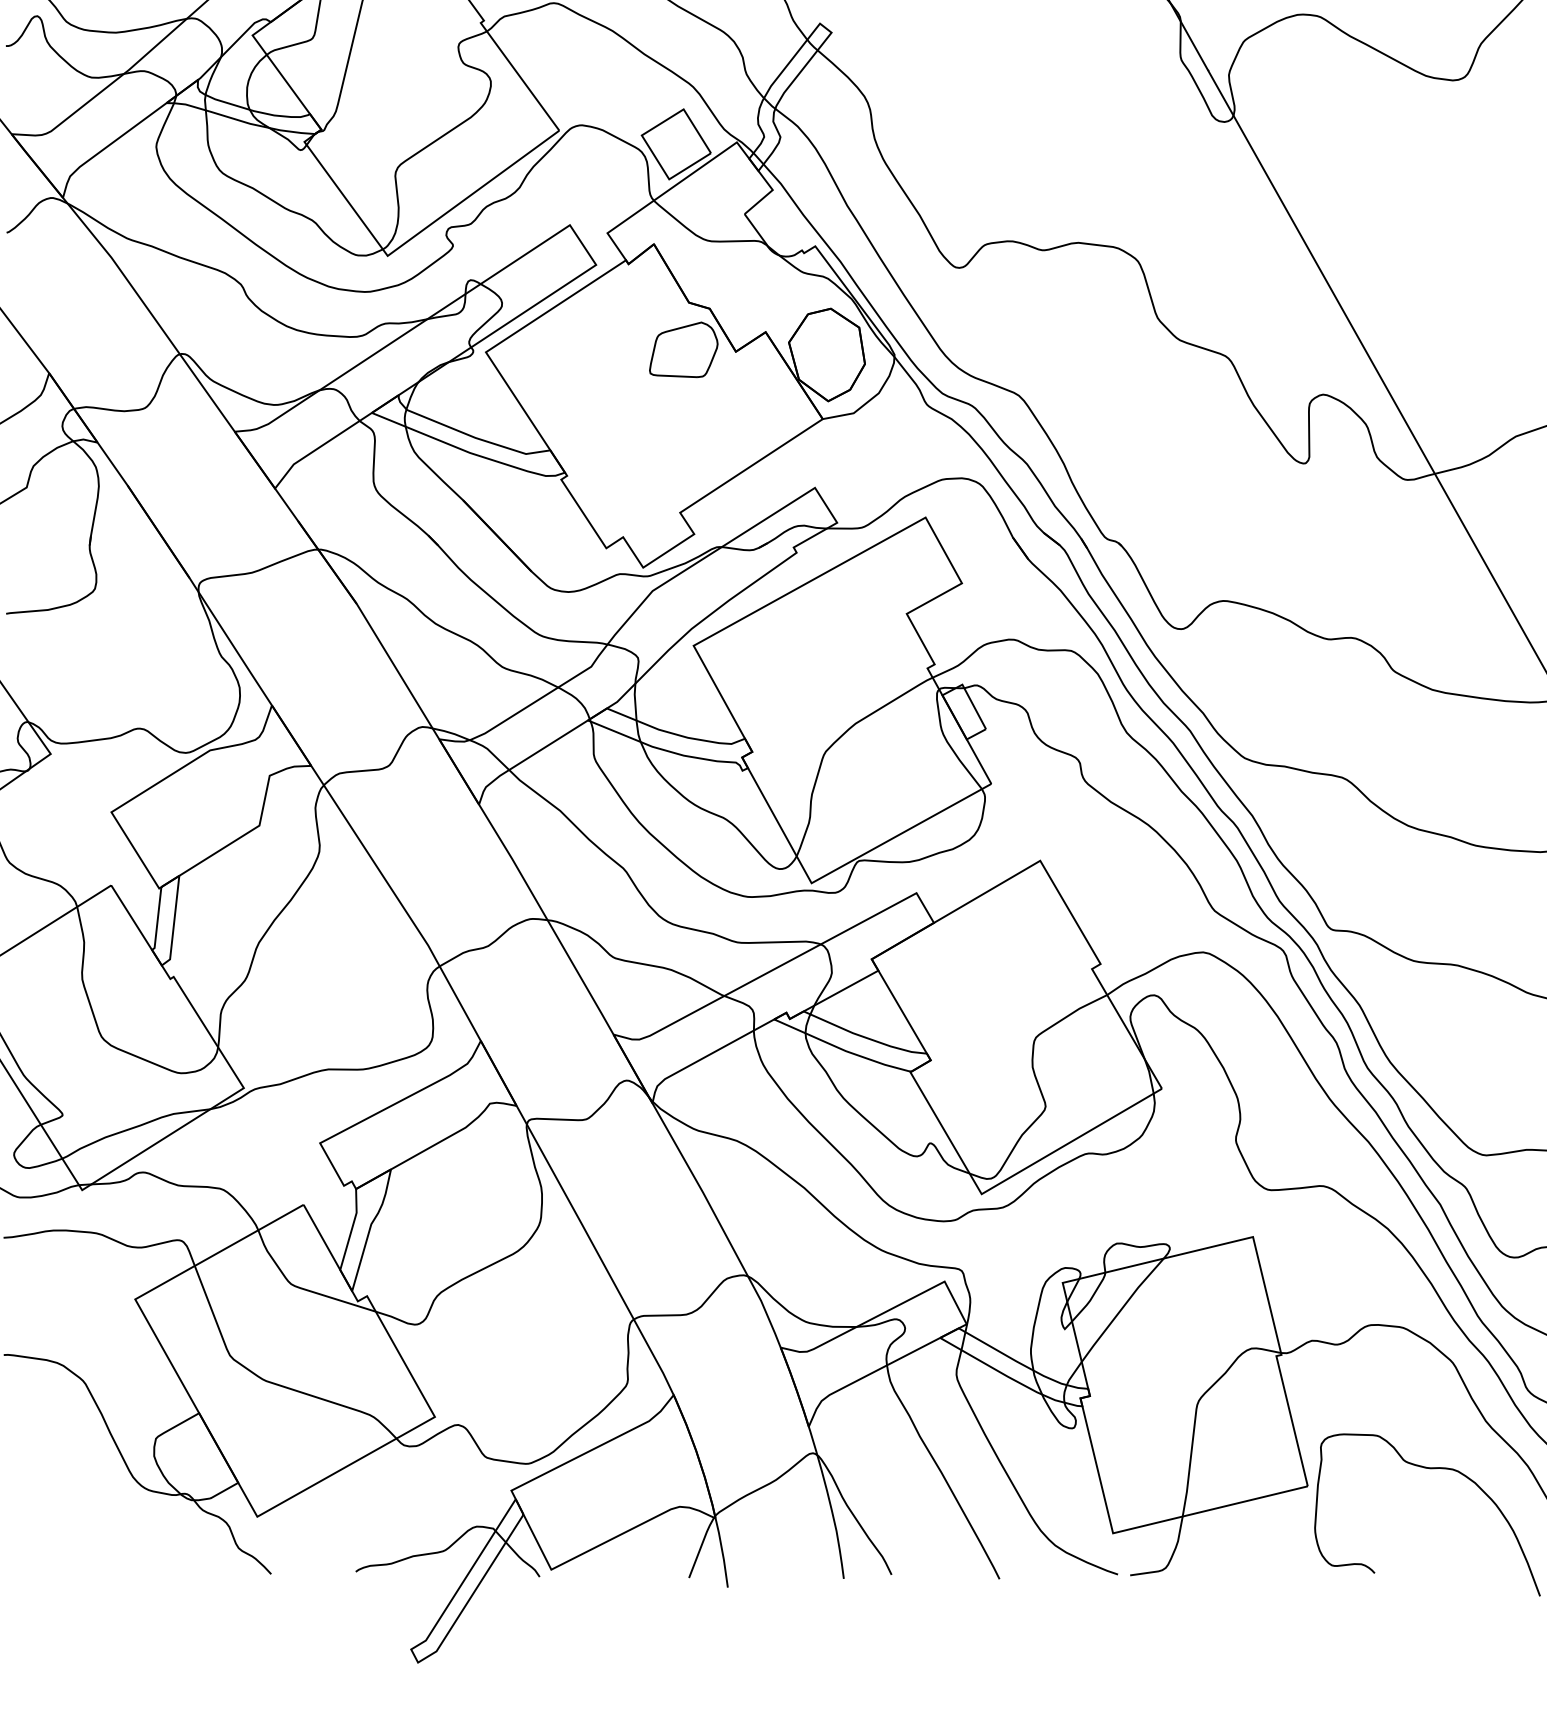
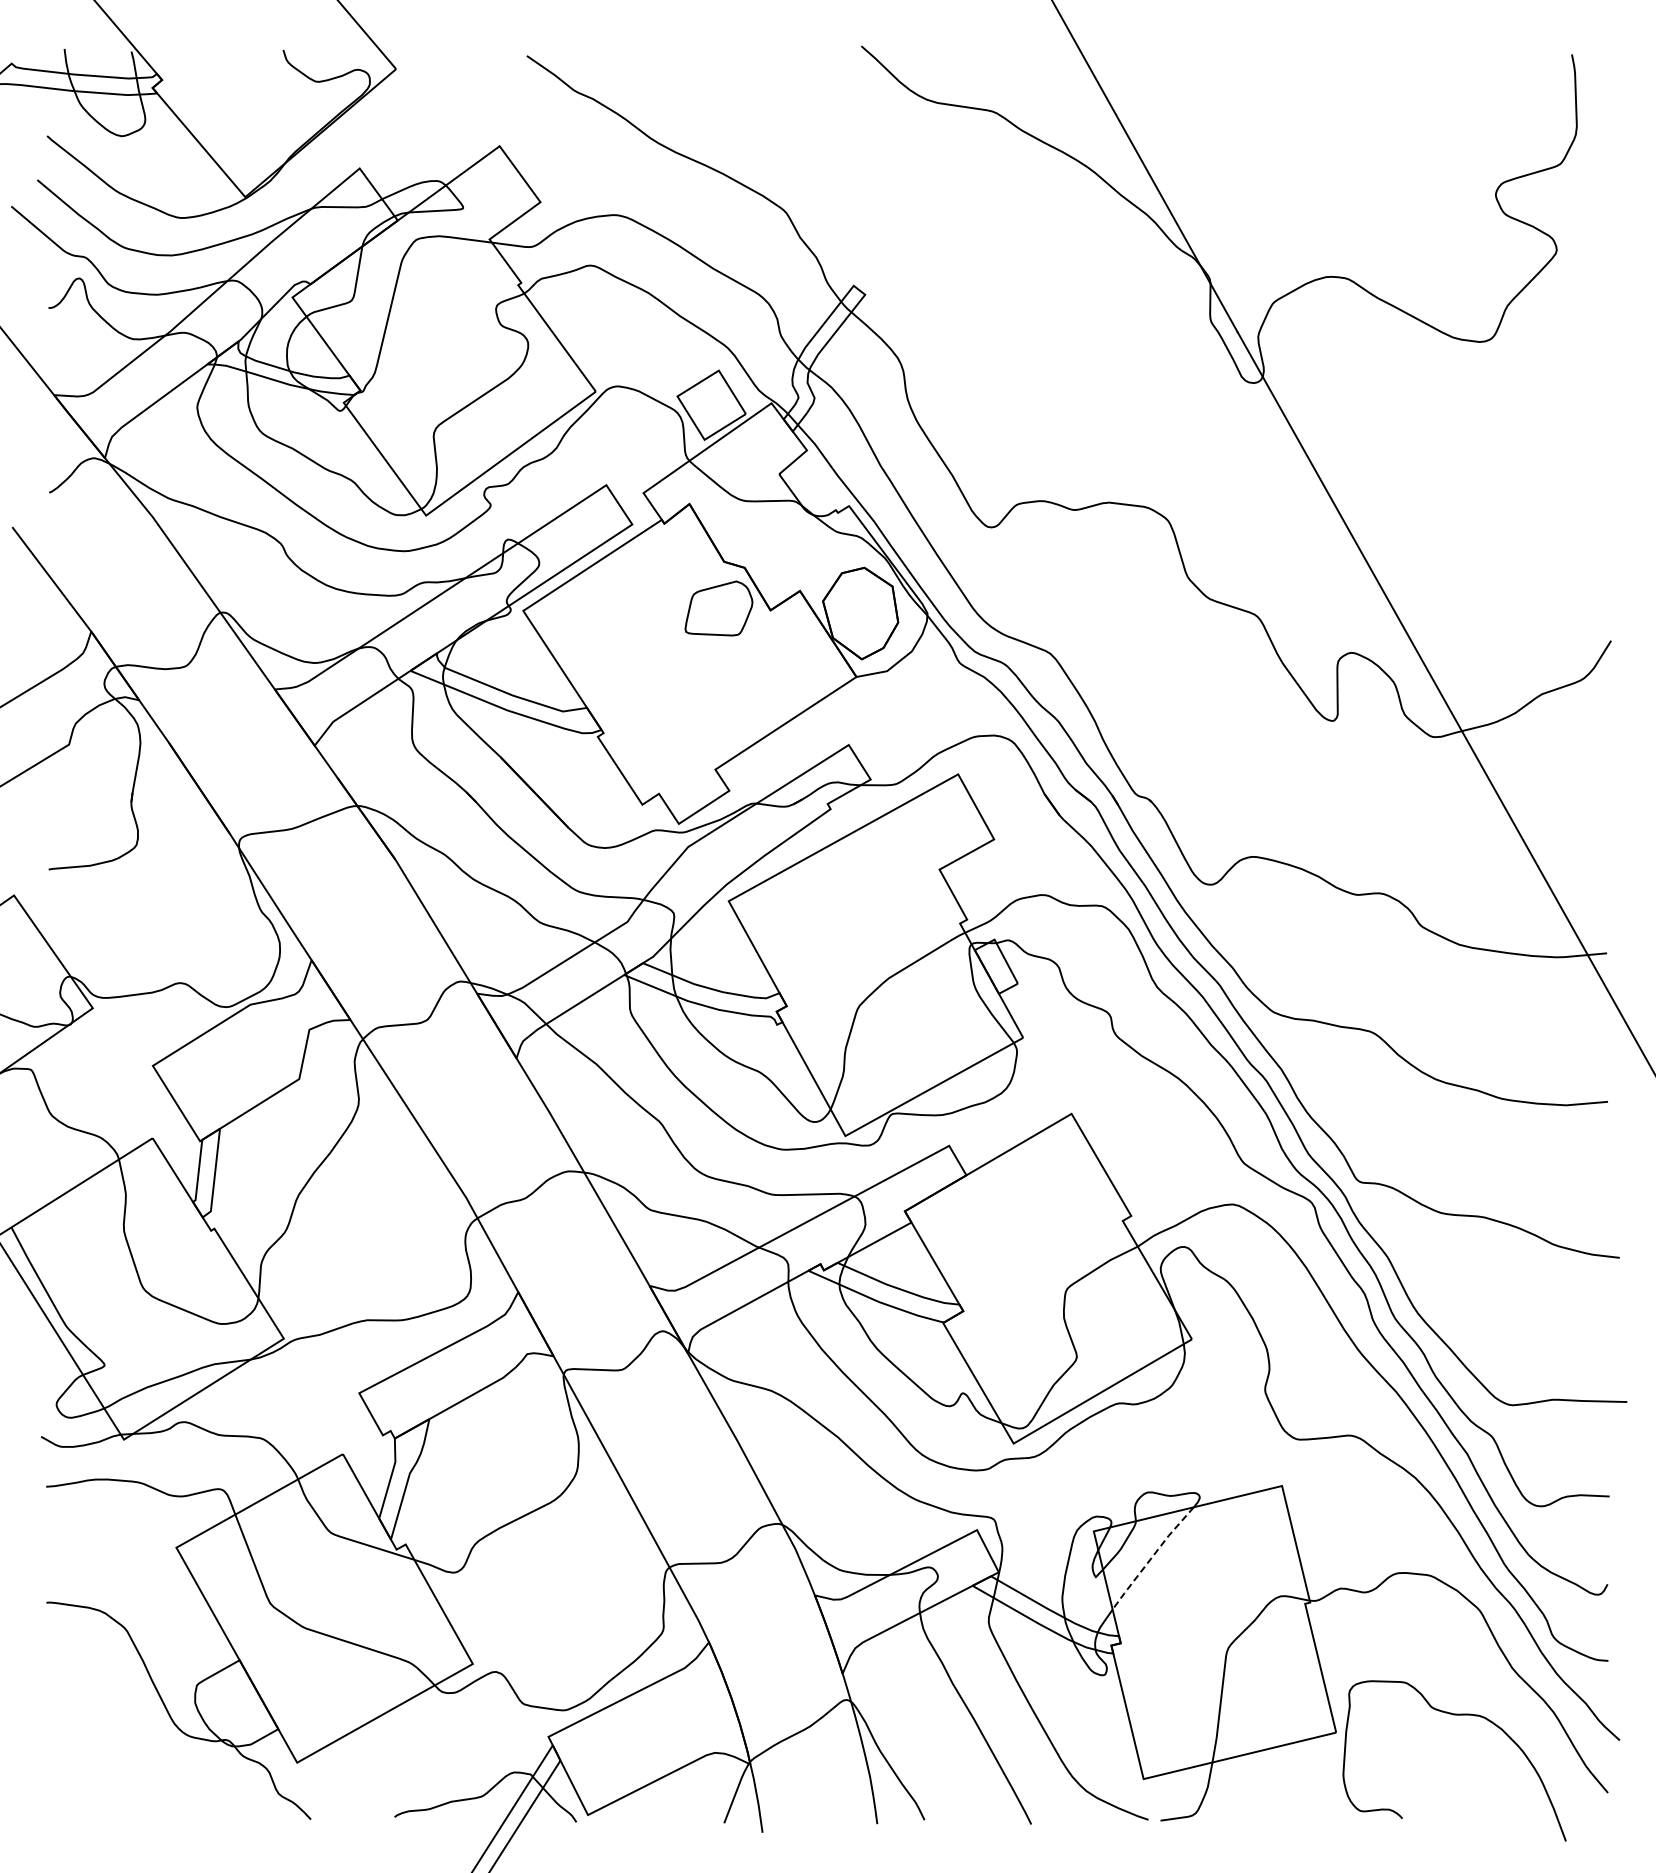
line: (1122, 1309) -> (1152, 1557), solid -> dashed

